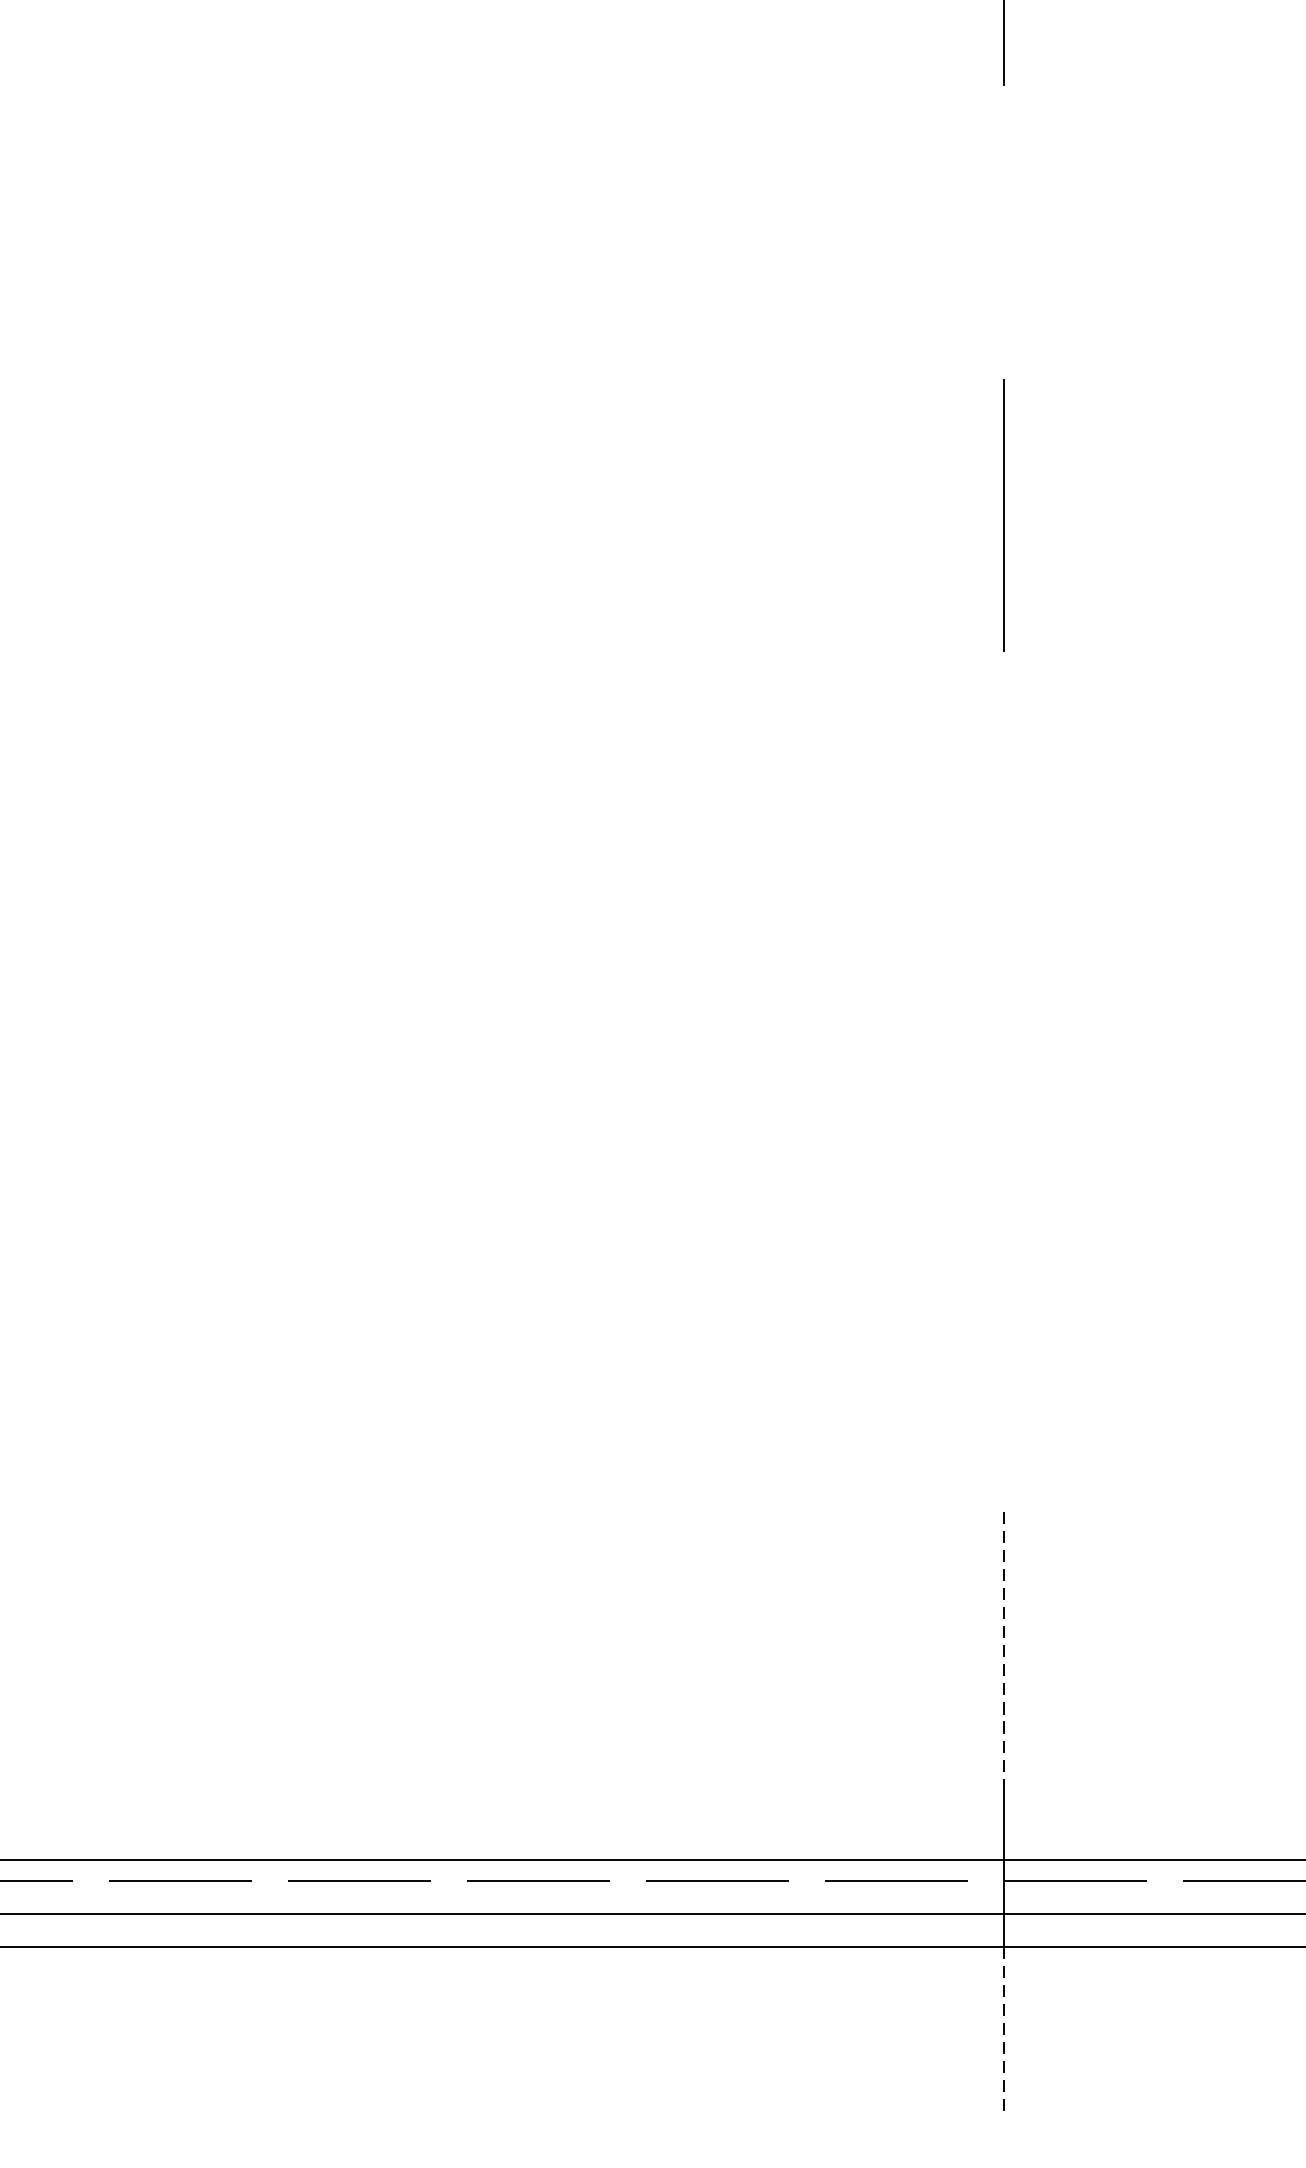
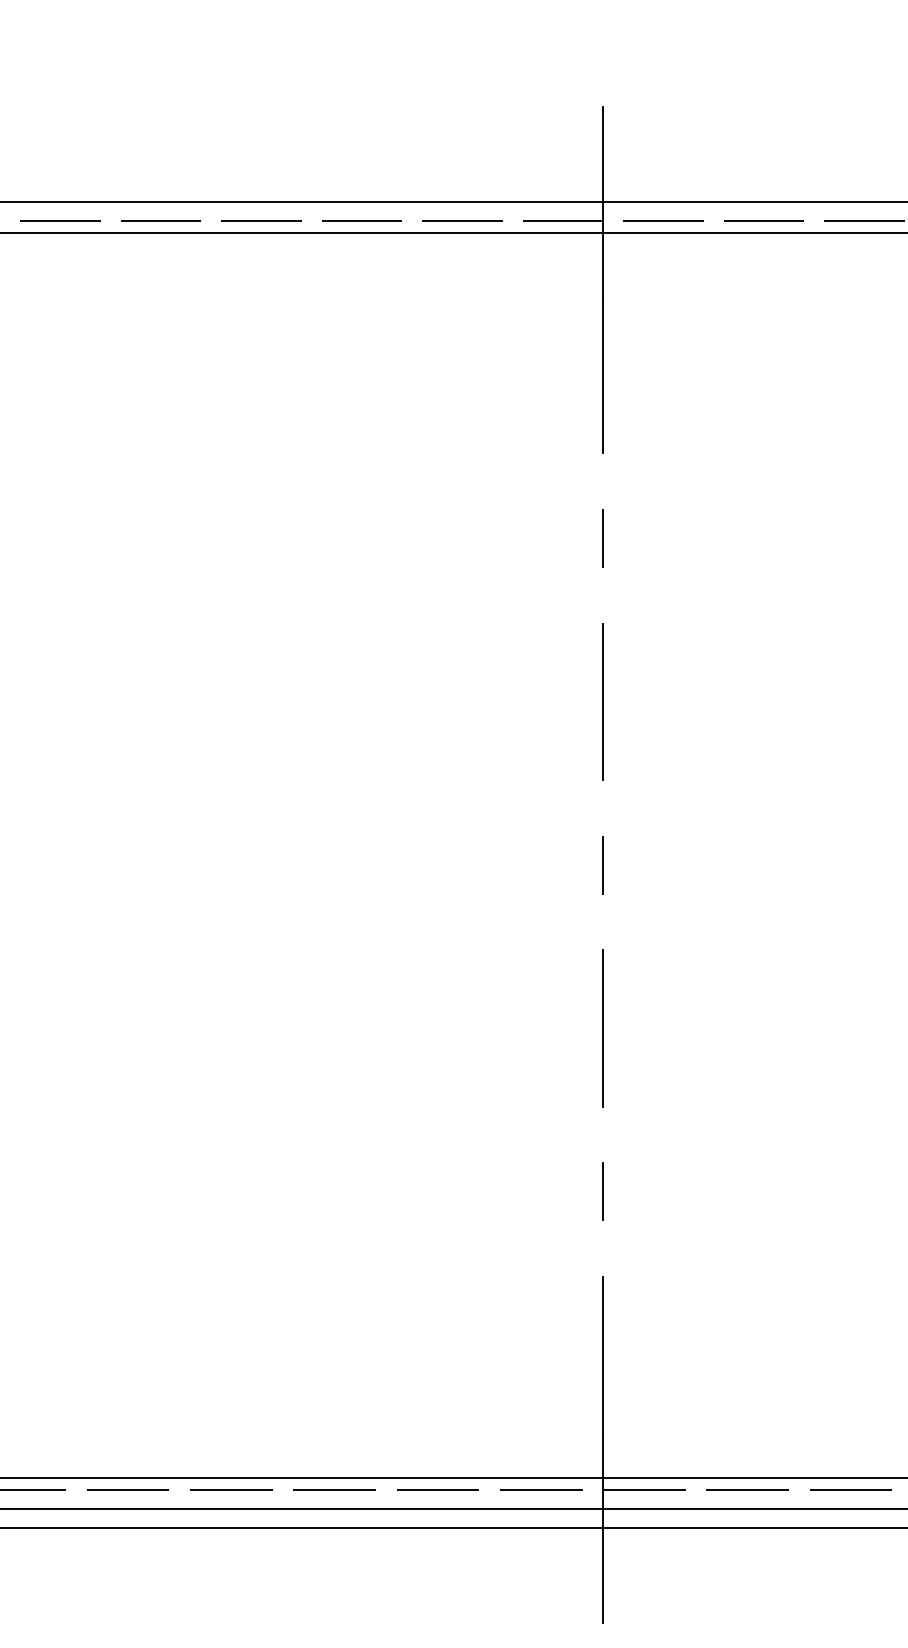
line: (1002, 232) -> (602, 538), added
line: (1004, 797) -> (603, 864), added
line: (1002, 1081) -> (602, 1028), added
line: (1004, 1363) -> (603, 1191), added
line: (1004, 1647) -> (603, 1355), dashed -> solid
line: (1004, 2028) -> (603, 1575), dashed -> solid

